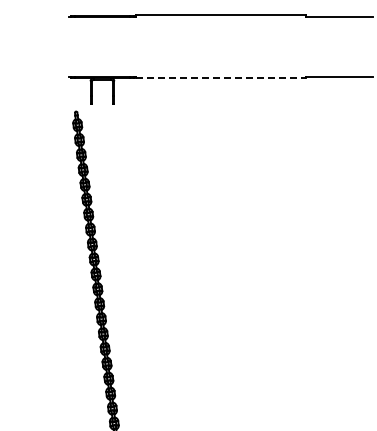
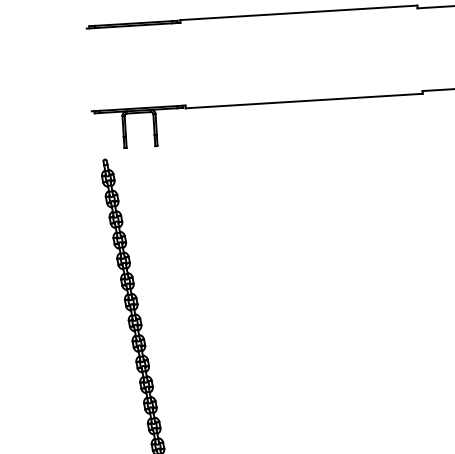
line: (221, 78) -> (304, 101), dashed -> solid

